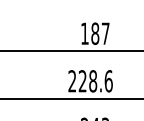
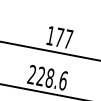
text: (95, 33) -> (59, 37), 187 -> 177

